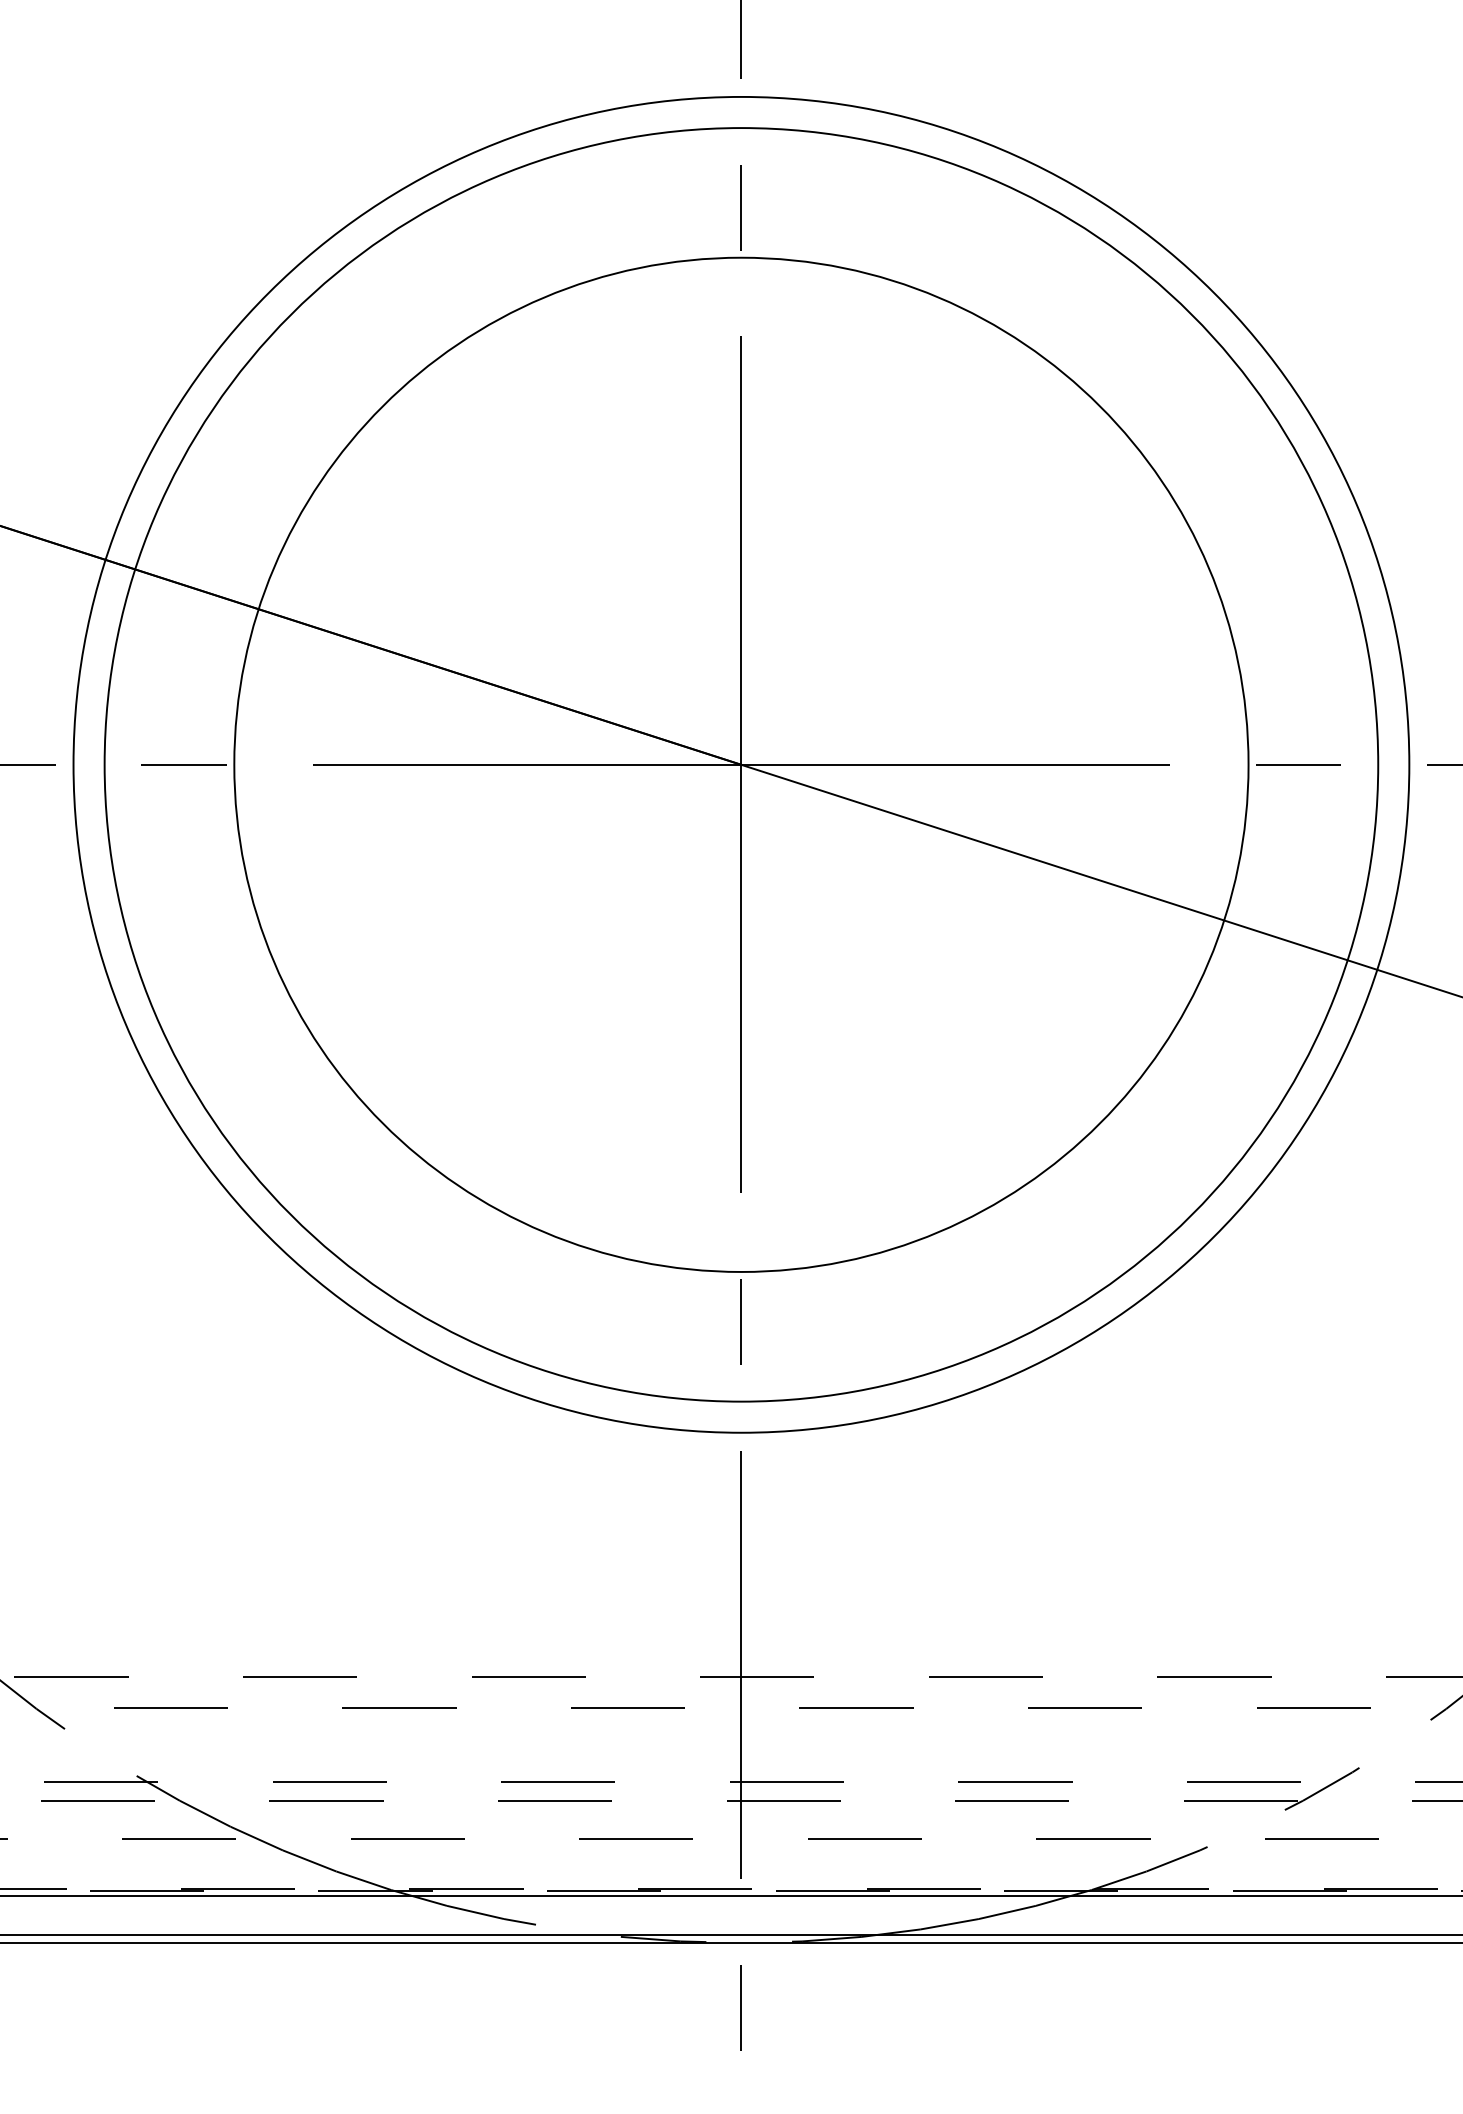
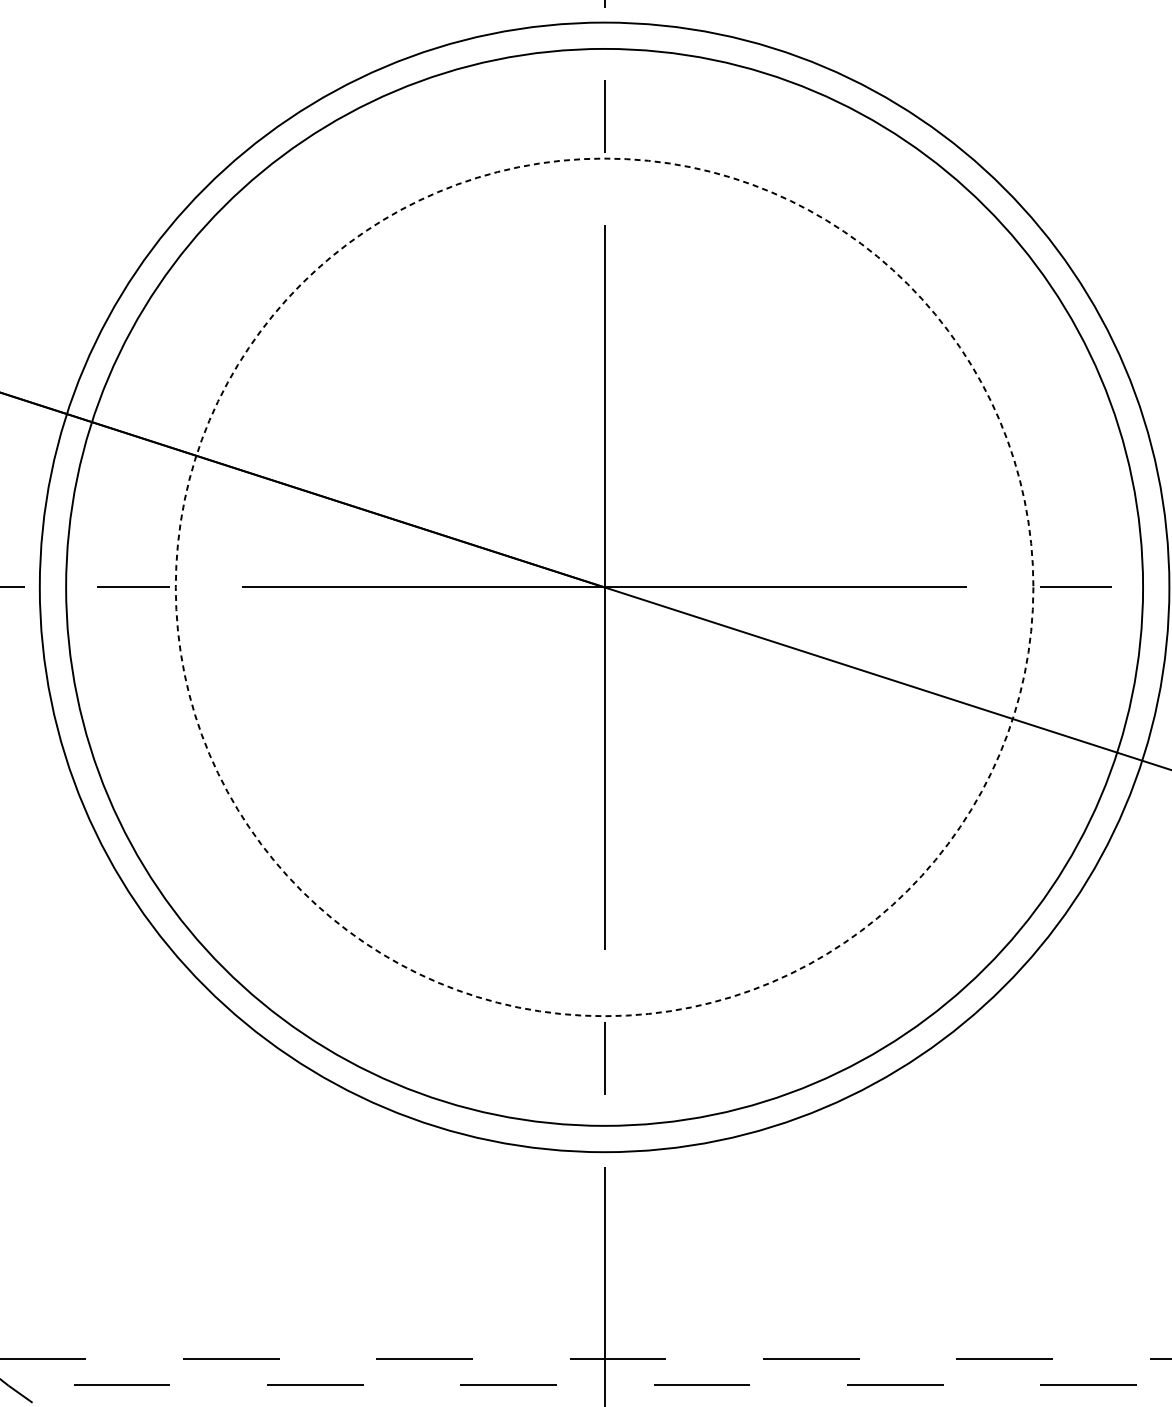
circle: (741, 764) -> (604, 587), solid -> dashed

